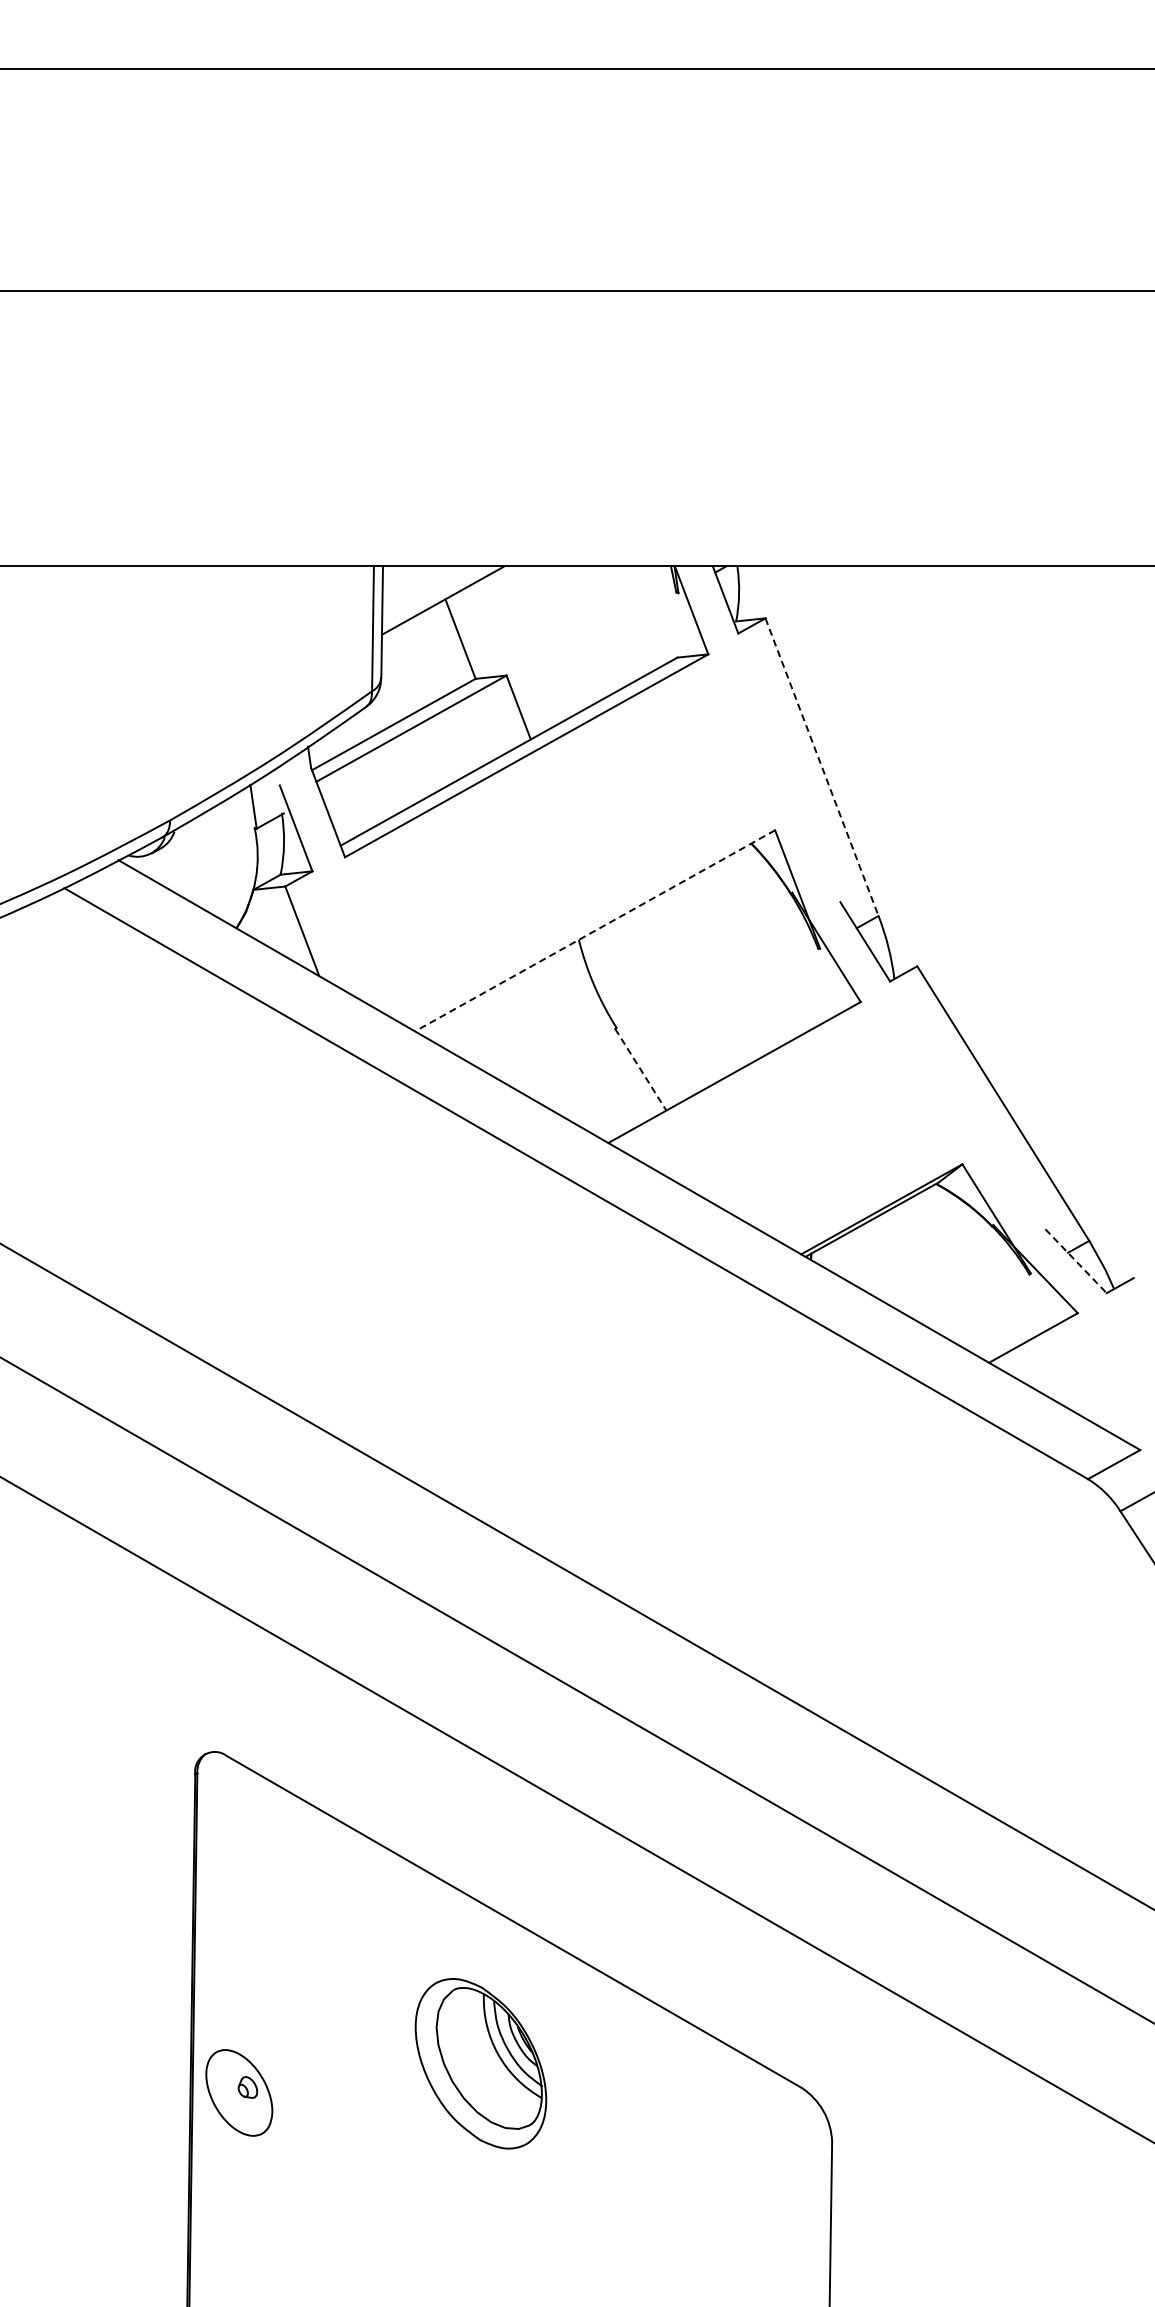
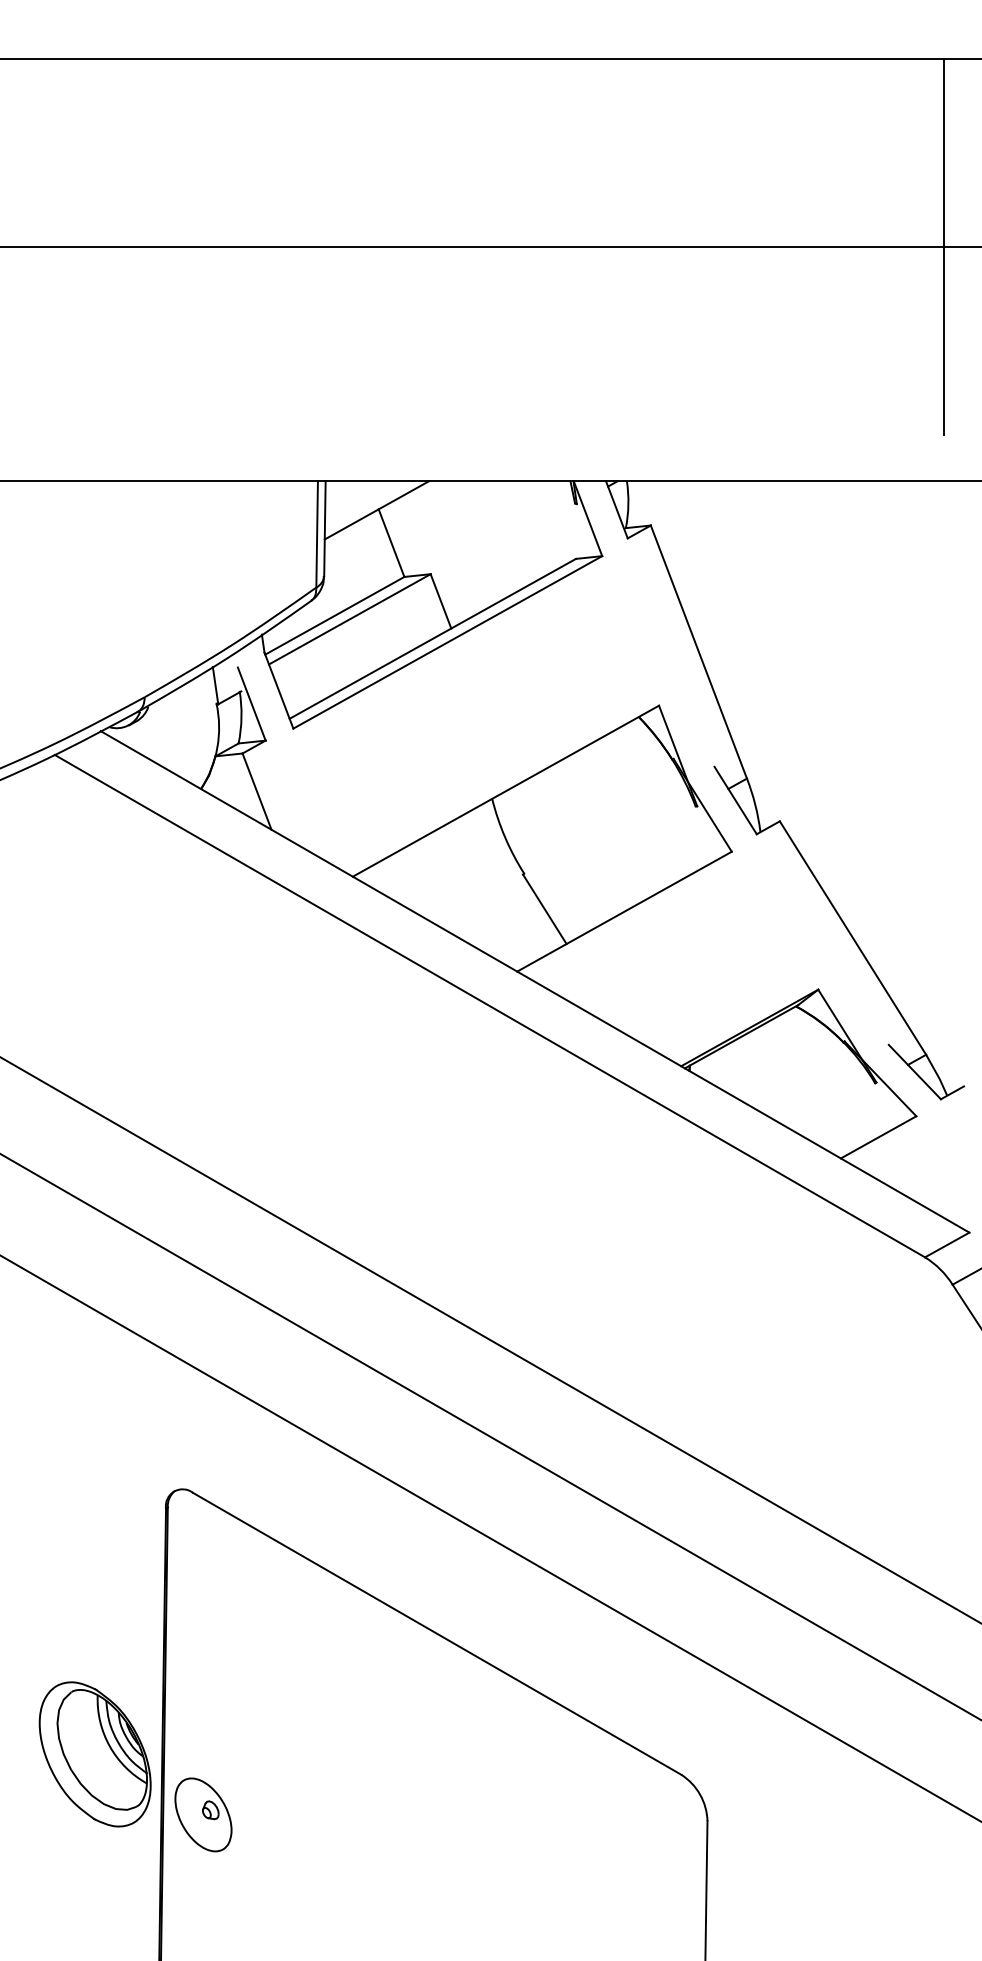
line: (1110, 290) -> (944, 246), added
line: (822, 767) -> (699, 652), dashed -> solid
line: (594, 931) -> (505, 791), dashed -> solid
line: (641, 1070) -> (545, 909), dashed -> solid
line: (1076, 1261) -> (915, 1072), dashed -> solid
part: (480, 2063) -> (94, 1754), moved
part: (239, 2092) -> (203, 1814), moved

